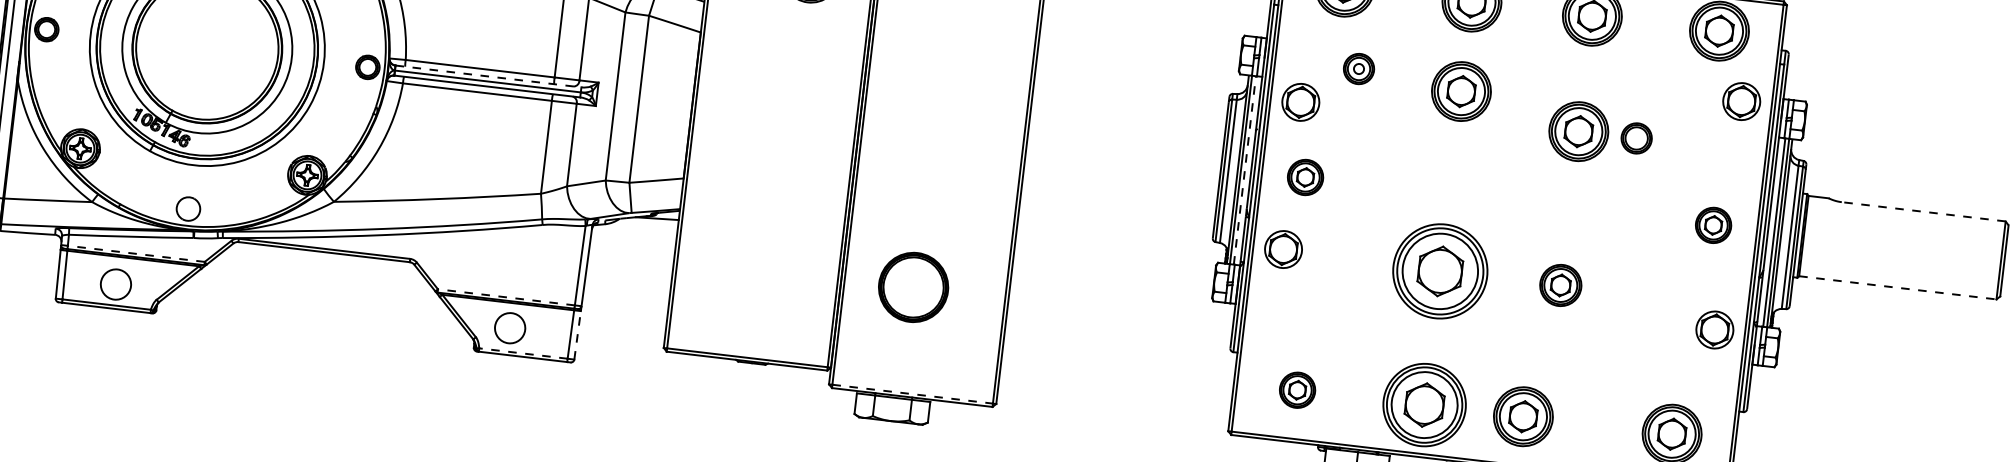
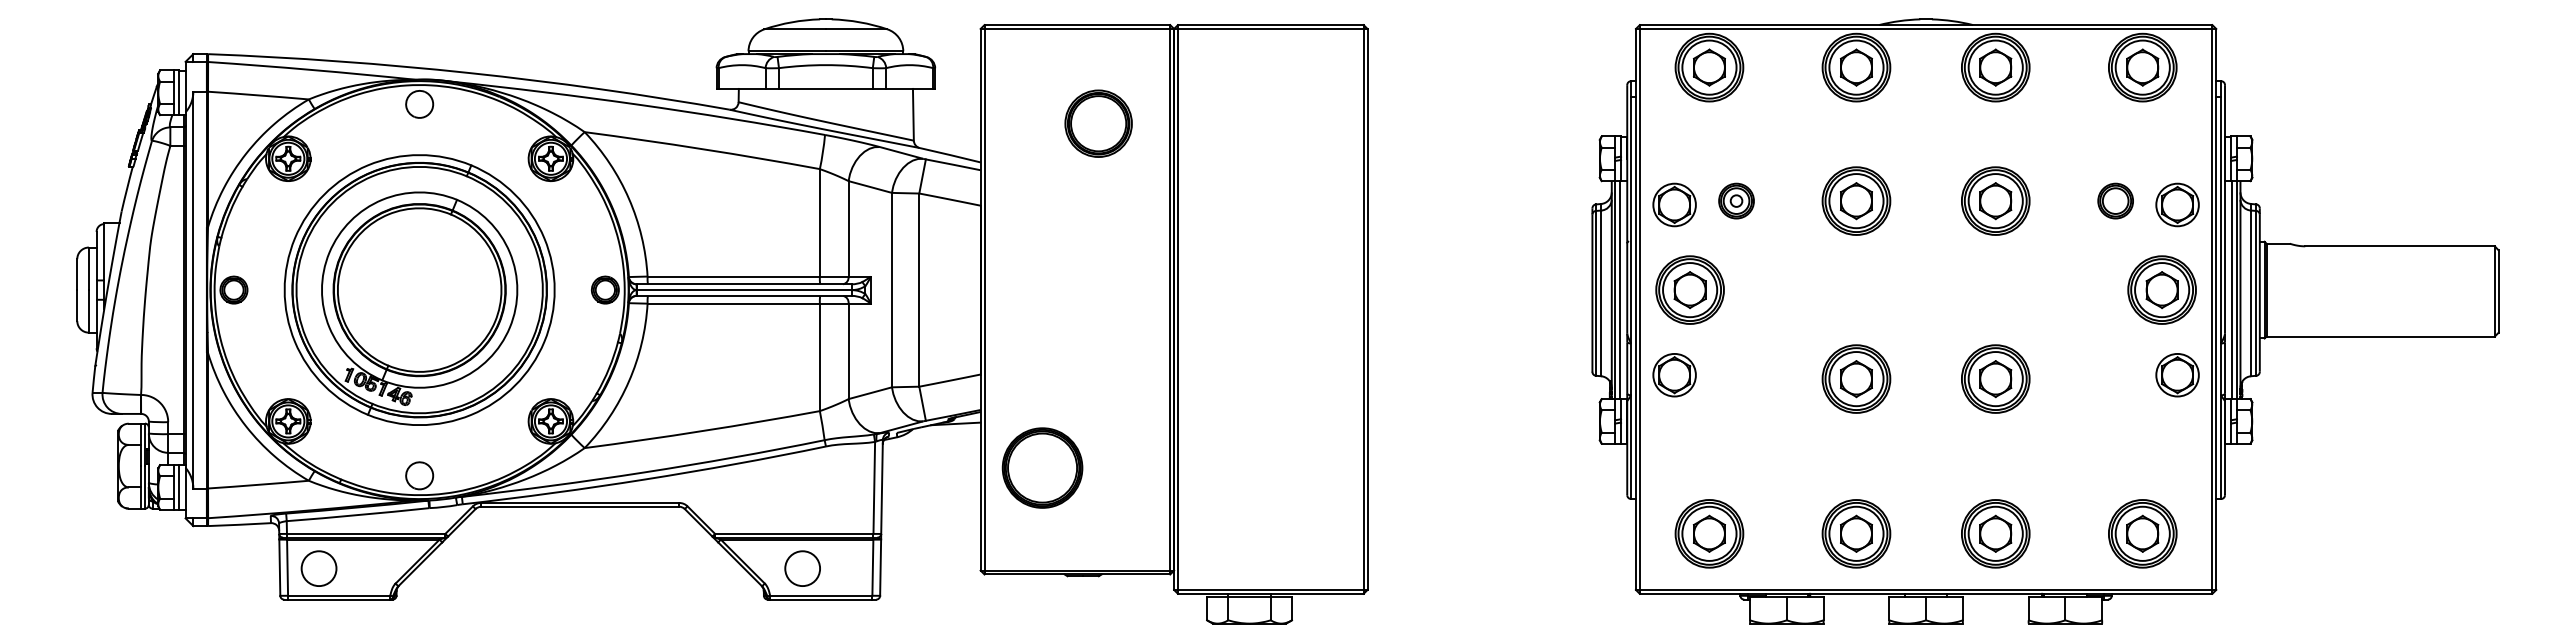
part: (1359, 68) -> (1736, 200), moved
line: (488, 76) -> (744, 284), dashed -> solid
part: (1461, 91) -> (1856, 200), moved
part: (1741, 101) -> (2177, 204), moved
part: (1636, 137) -> (2115, 200), moved
line: (1244, 170) -> (1619, 290), dashed -> solid
part: (1305, 176) -> (1689, 289), size x1.67
line: (1924, 211) -> (2400, 246), dashed -> solid
part: (1713, 224) -> (2161, 289), size x1.67
line: (135, 253) -> (365, 533), dashed -> solid
part: (1440, 270) -> (1856, 378), size x0.62
circle: (115, 284) -> (318, 568), moved
part: (1560, 284) -> (1995, 378), size x1.43
part: (913, 286) -> (1042, 467), moved
line: (1898, 287) -> (2381, 336), dashed -> solid
line: (505, 296) -> (793, 533), dashed -> solid
part: (1714, 330) -> (2177, 375), moved
line: (577, 335) -> (880, 567), dashed -> solid
line: (522, 353) -> (820, 595), dashed -> solid
part: (1297, 389) -> (1709, 533), size x1.67
line: (912, 393) -> (1270, 589), dashed -> solid
part: (1424, 404) -> (1856, 533), size x0.71
part: (1523, 416) -> (1995, 533), moved

